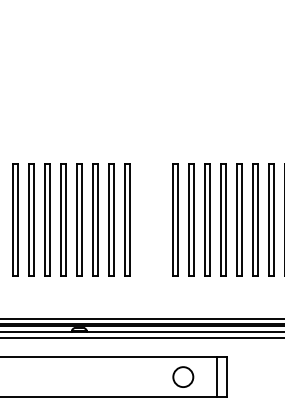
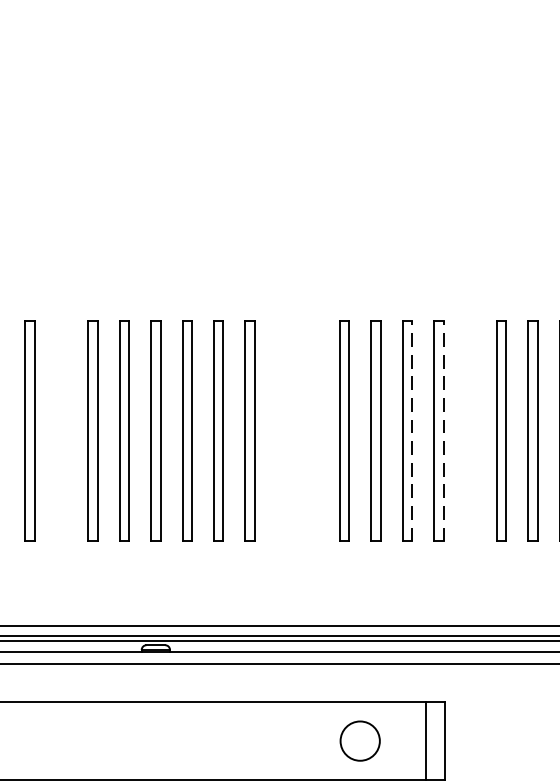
part: (31, 219) -> (61, 431), removed
line: (209, 219) -> (411, 431), solid -> dashed
line: (225, 219) -> (443, 431), solid -> dashed
part: (239, 219) -> (470, 431), removed

